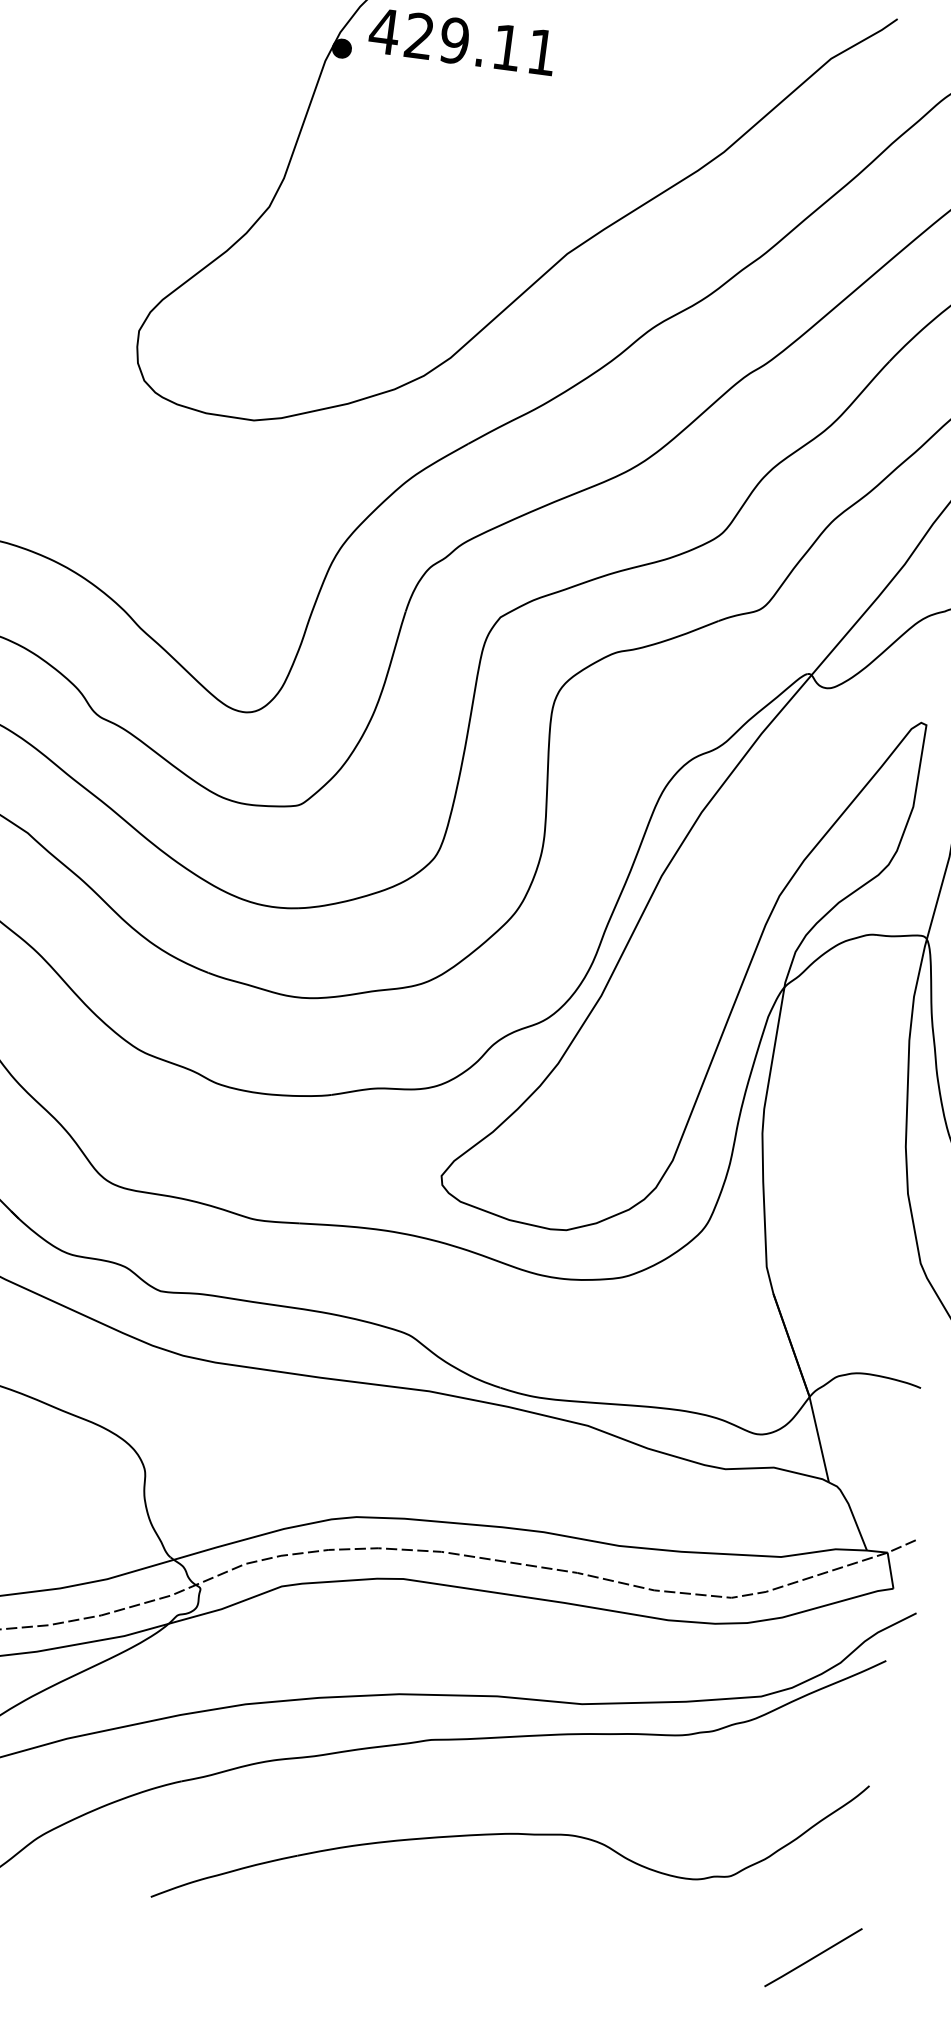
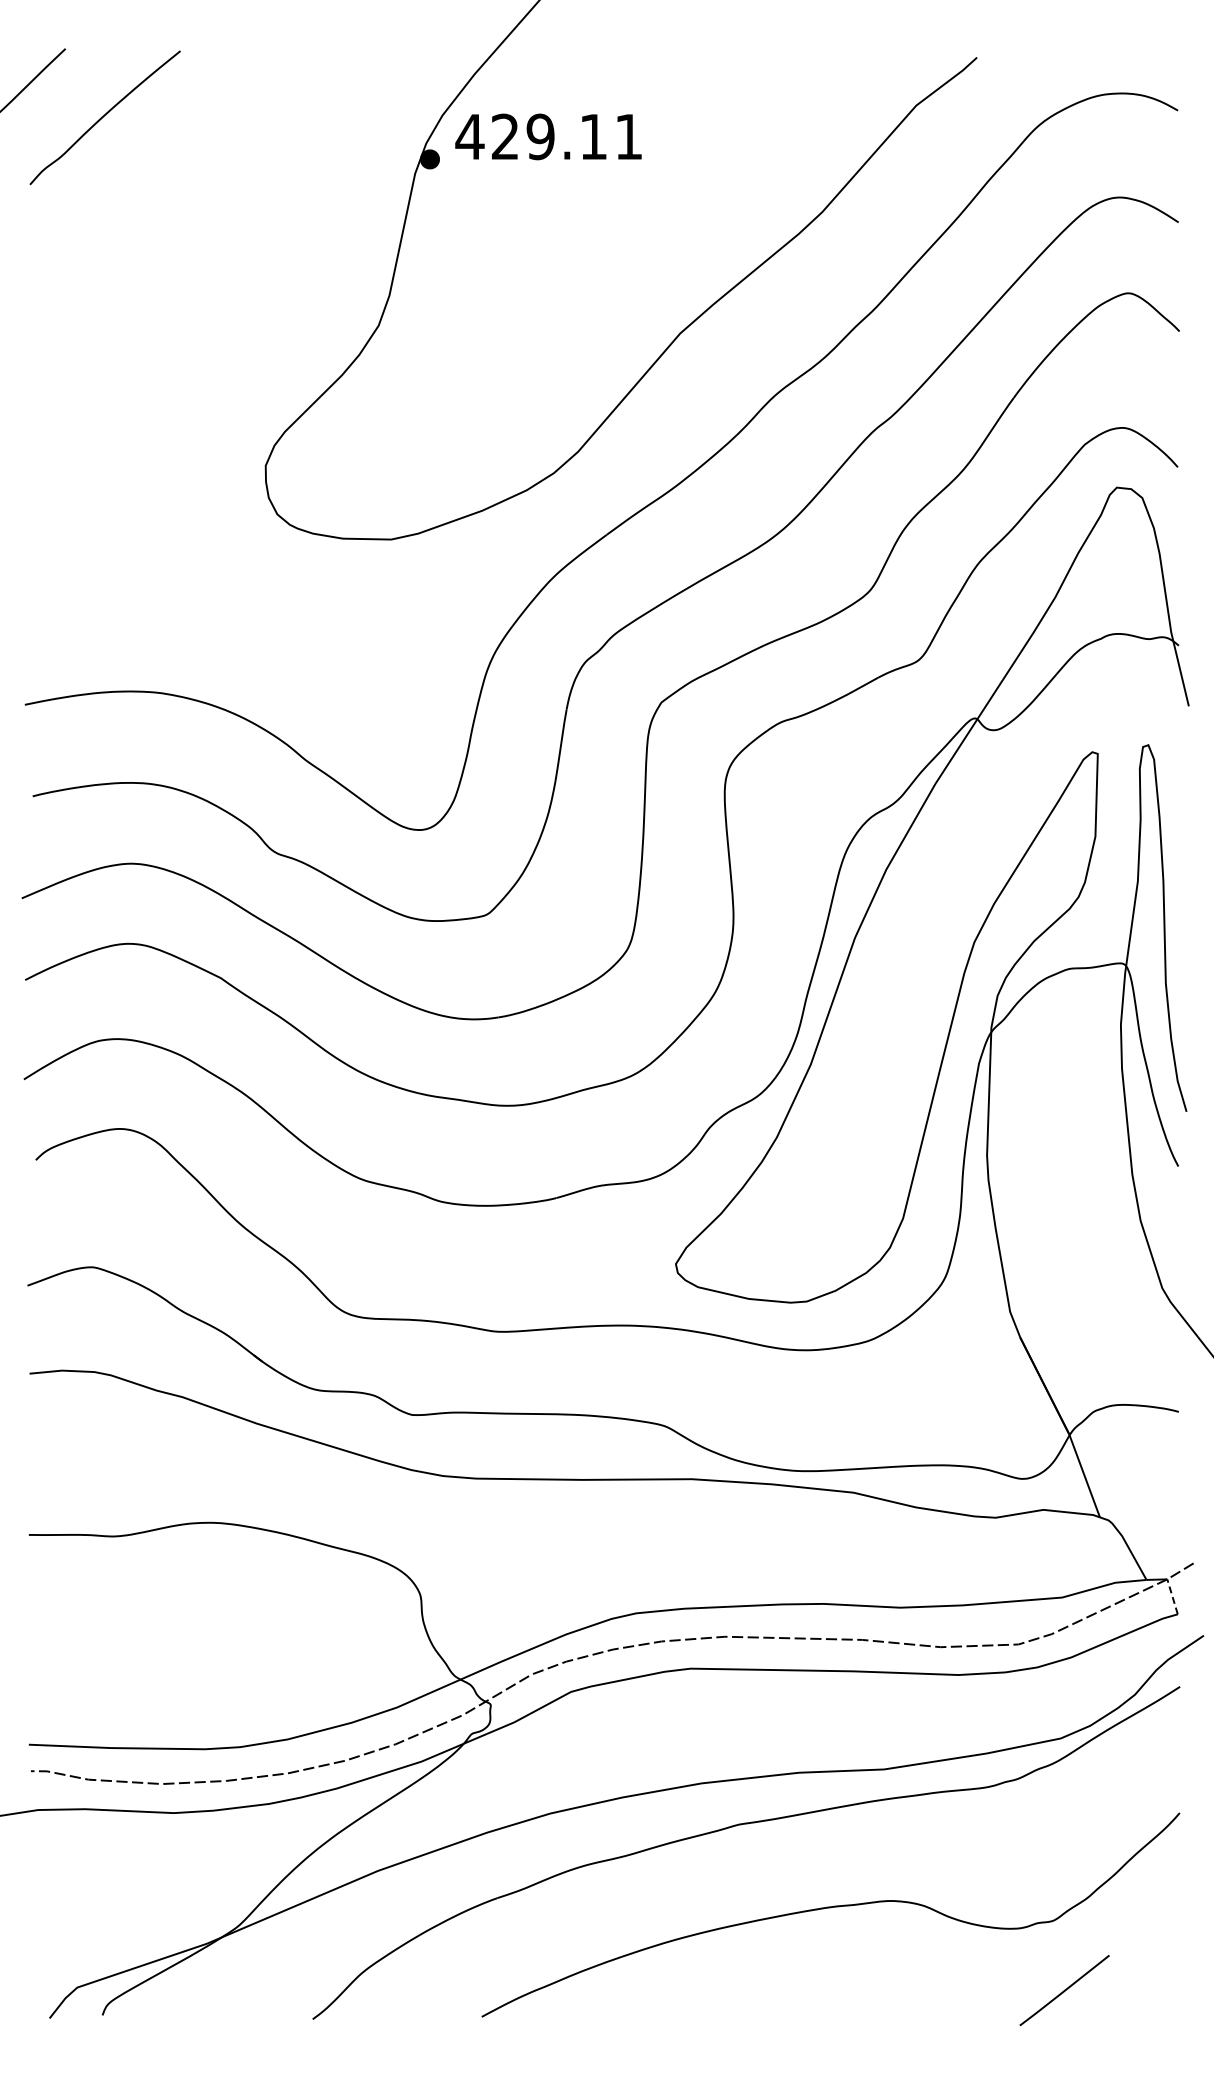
line: (890, 1570) -> (1172, 1596), solid -> dashed
line: (813, 1957) -> (1064, 1990), moved

